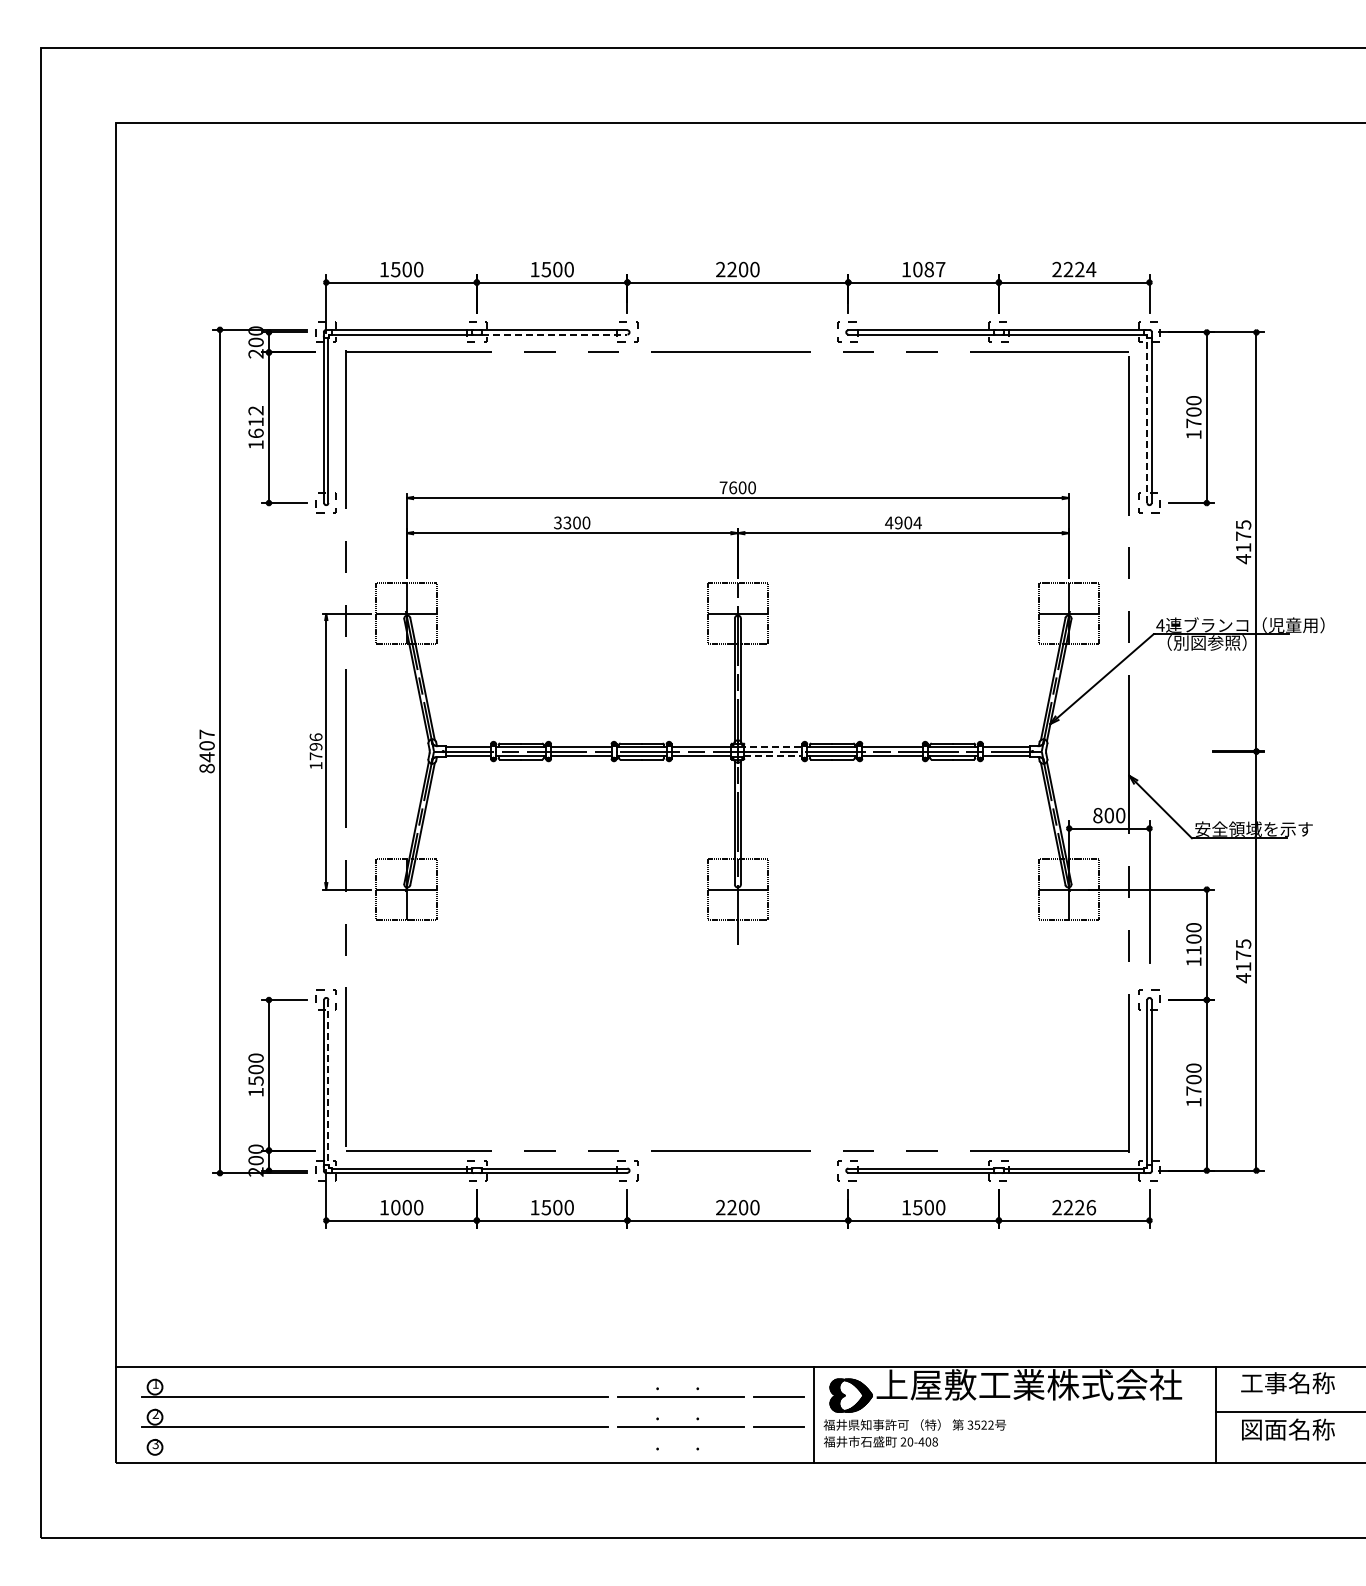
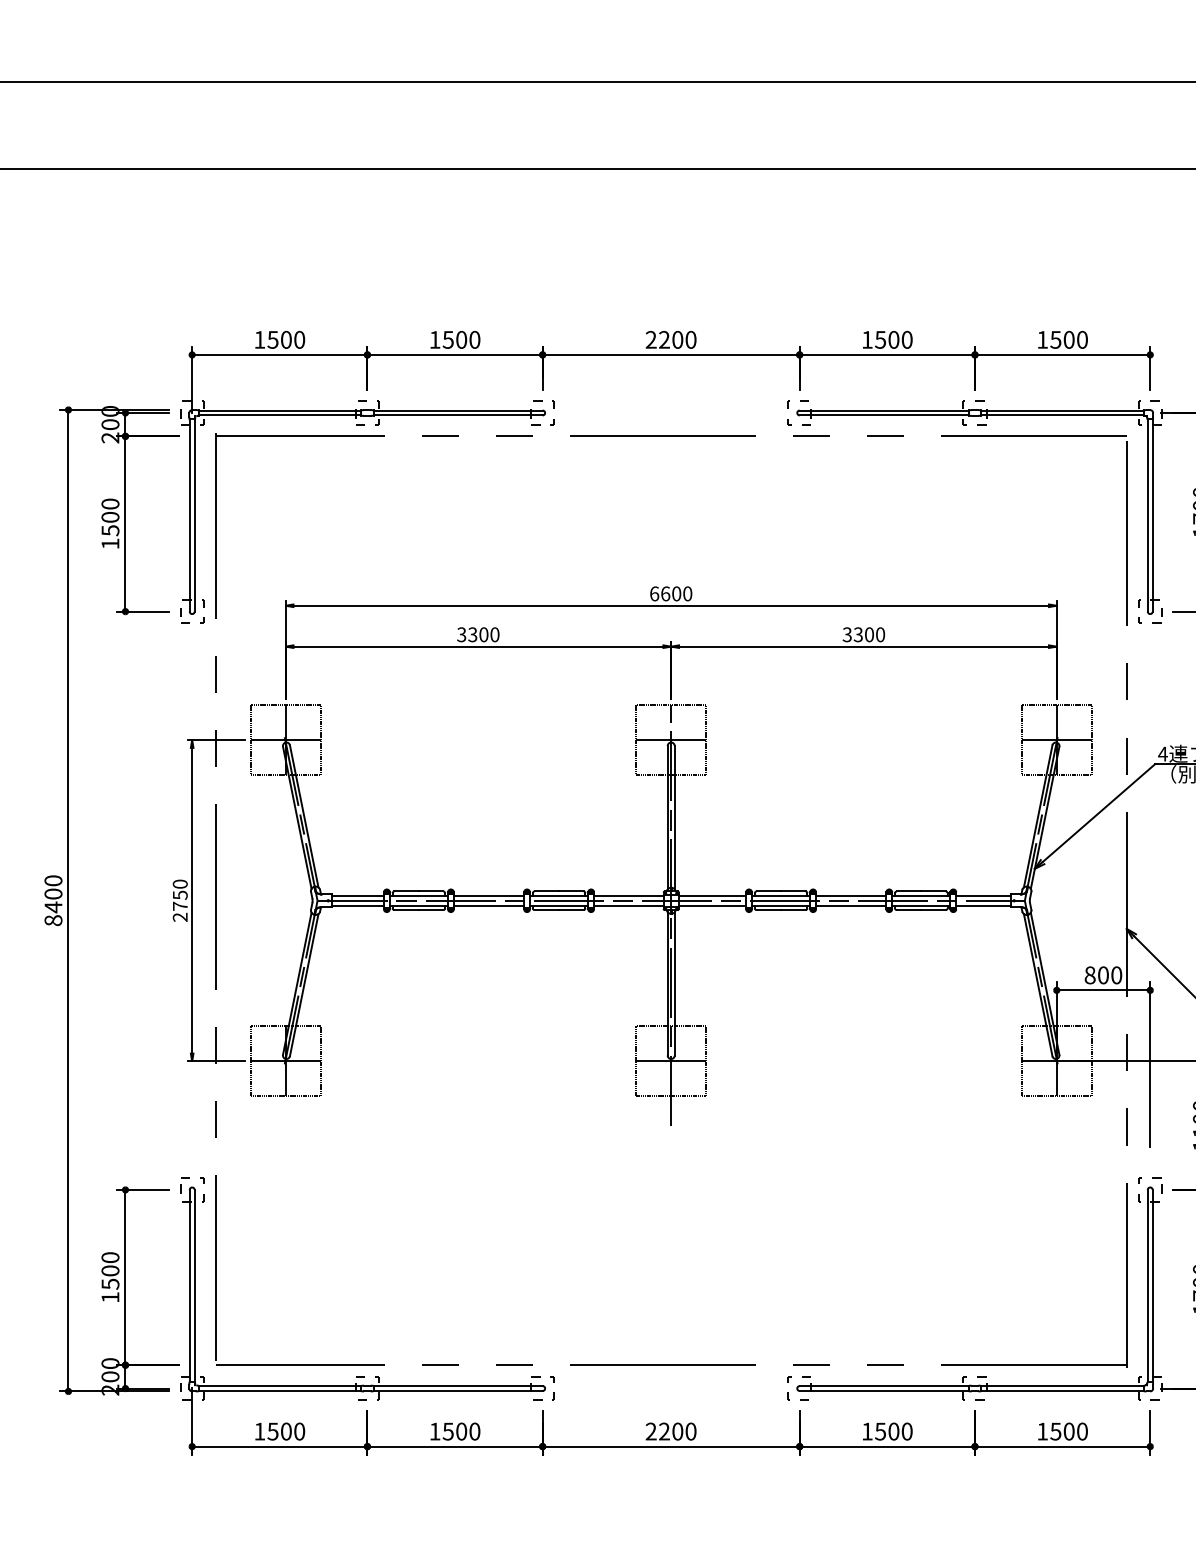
text: (929, 269) -> (894, 339), 1087 -> 1500
text: (1074, 269) -> (1062, 339), 2224 -> 1500
line: (554, 334) -> (457, 415), dashed -> solid
line: (1147, 420) -> (1147, 515), dashed -> solid
text: (255, 422) -> (109, 517), 1612 -> 1500
text: (723, 487) -> (654, 593), 7600 -> 6600
text: (903, 522) -> (863, 634), 4904 -> 3300
text: (206, 733) -> (52, 879), 8407 -> 8400
line: (772, 747) -> (711, 896), dashed -> solid
text: (315, 751) -> (179, 900), 1796 -> 2750
line: (773, 756) -> (712, 906), dashed -> solid
line: (328, 1082) -> (194, 1285), dashed -> solid
text: (395, 1207) -> (272, 1431), 1000 -> 1500
text: (1074, 1207) -> (1062, 1431), 2226 -> 1500

